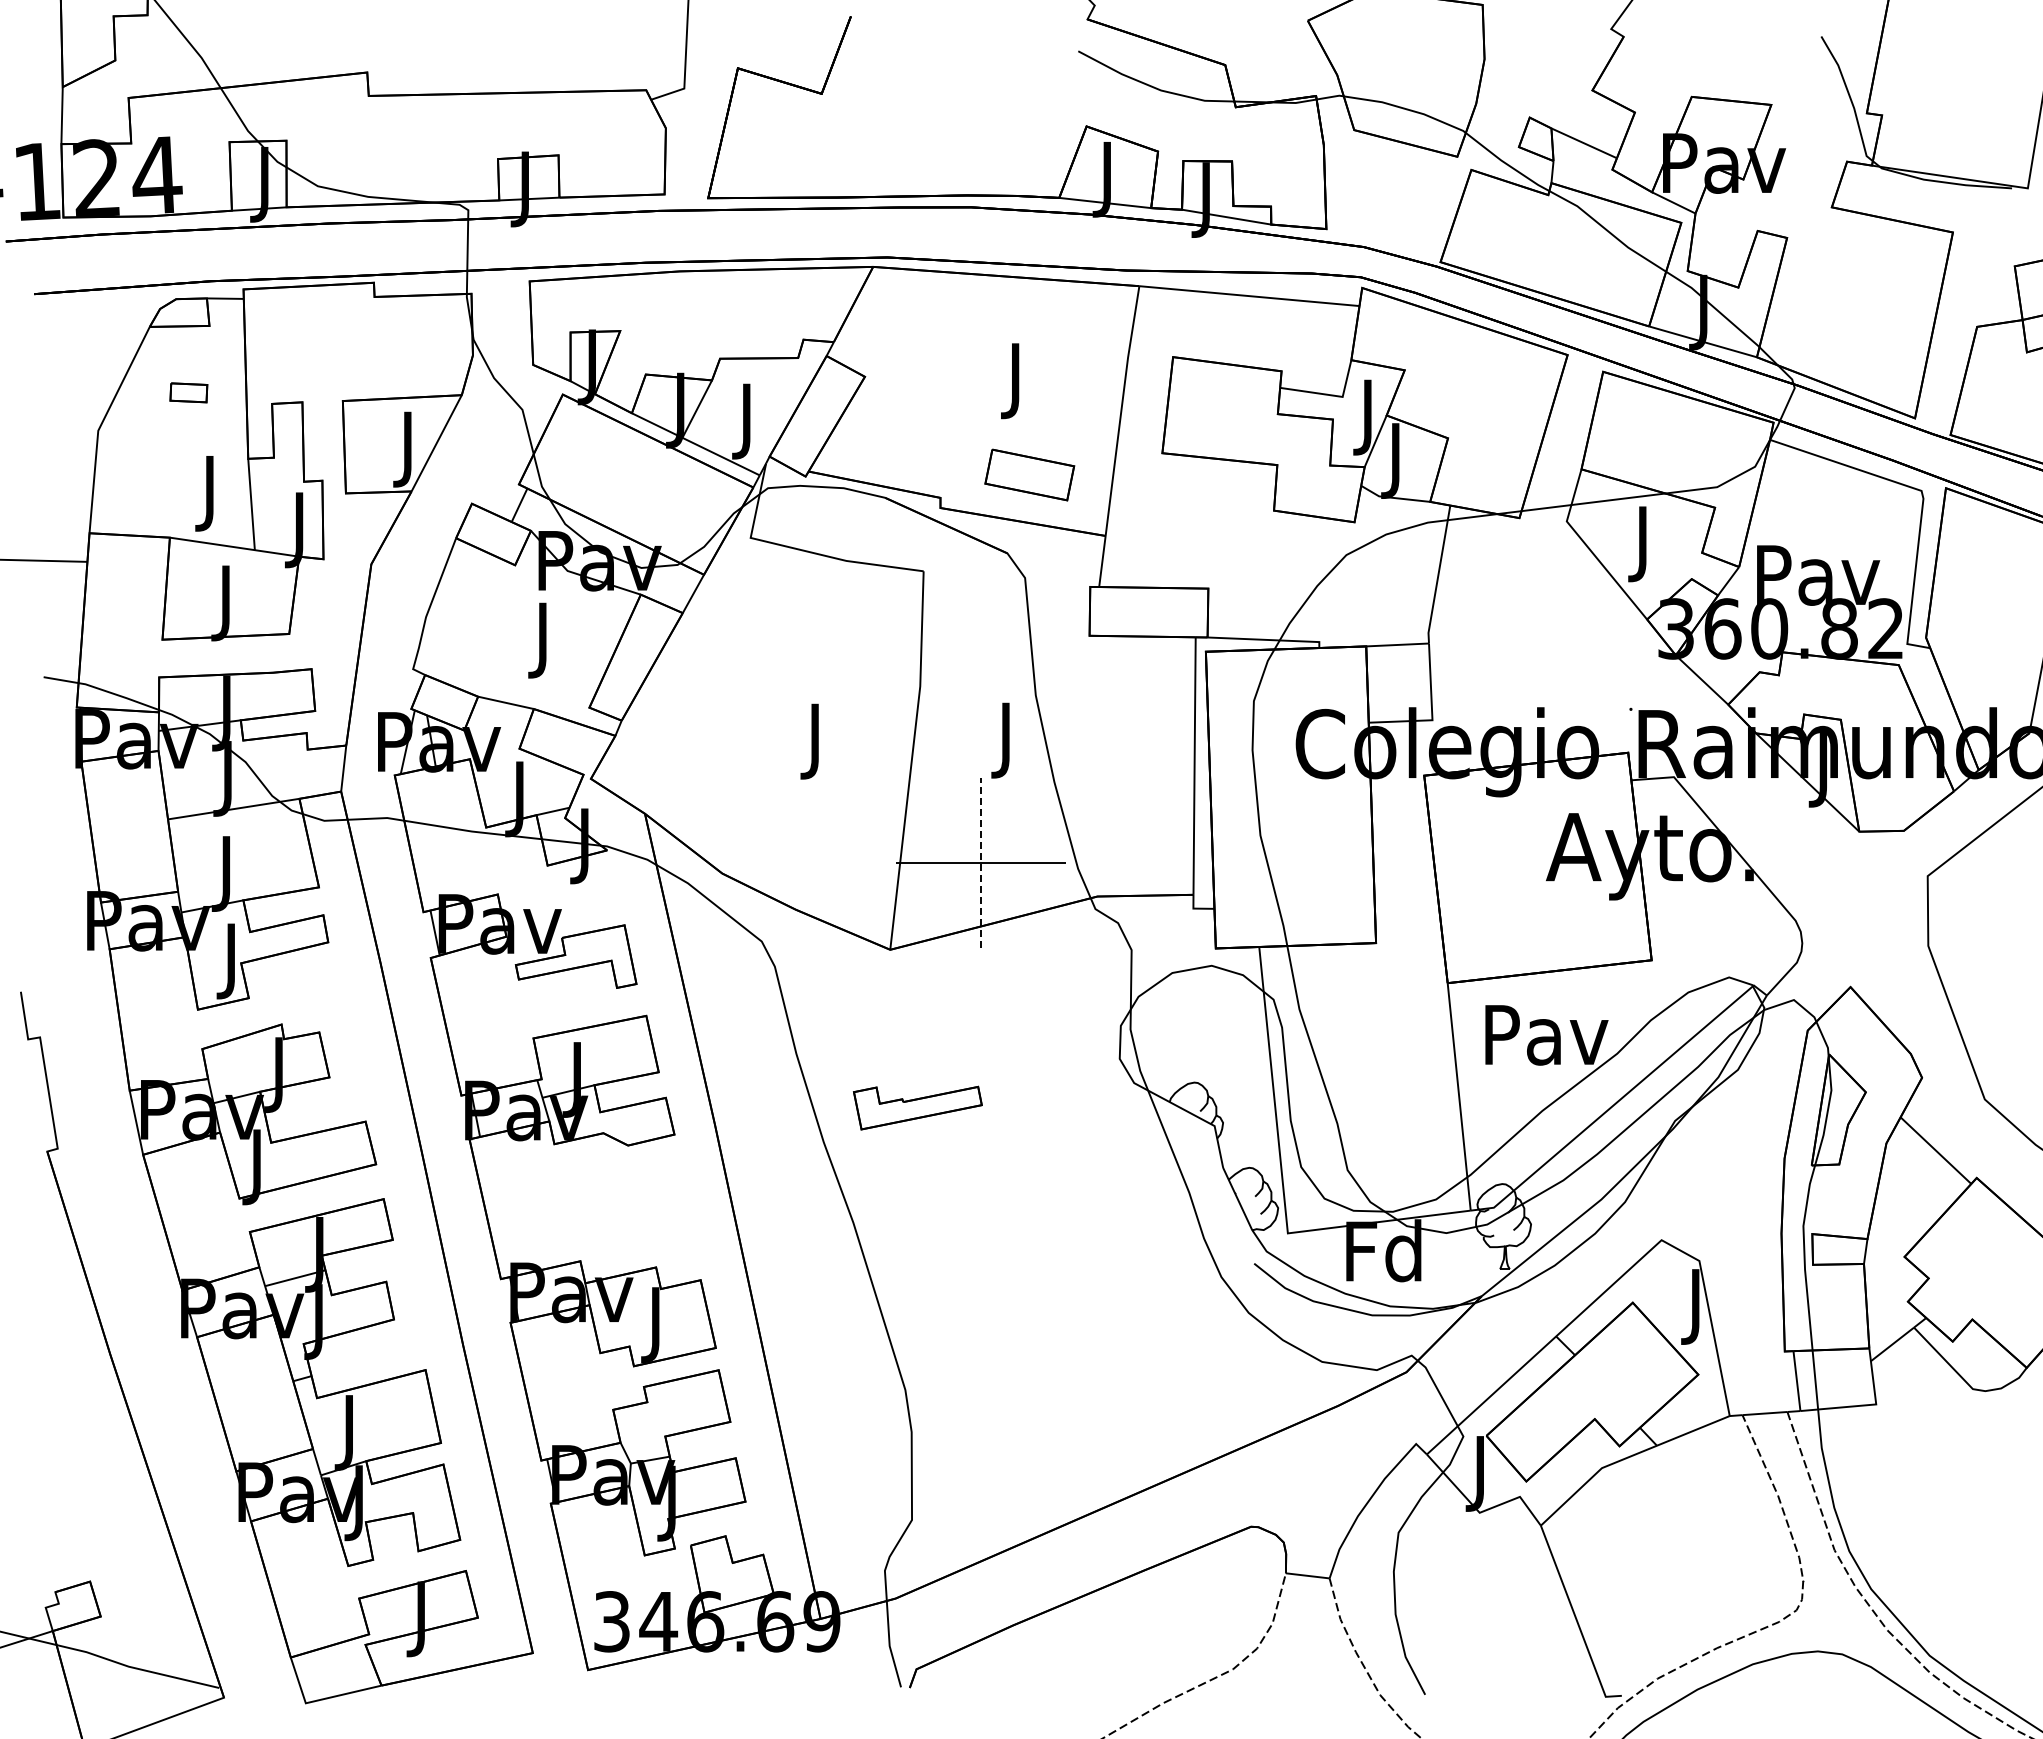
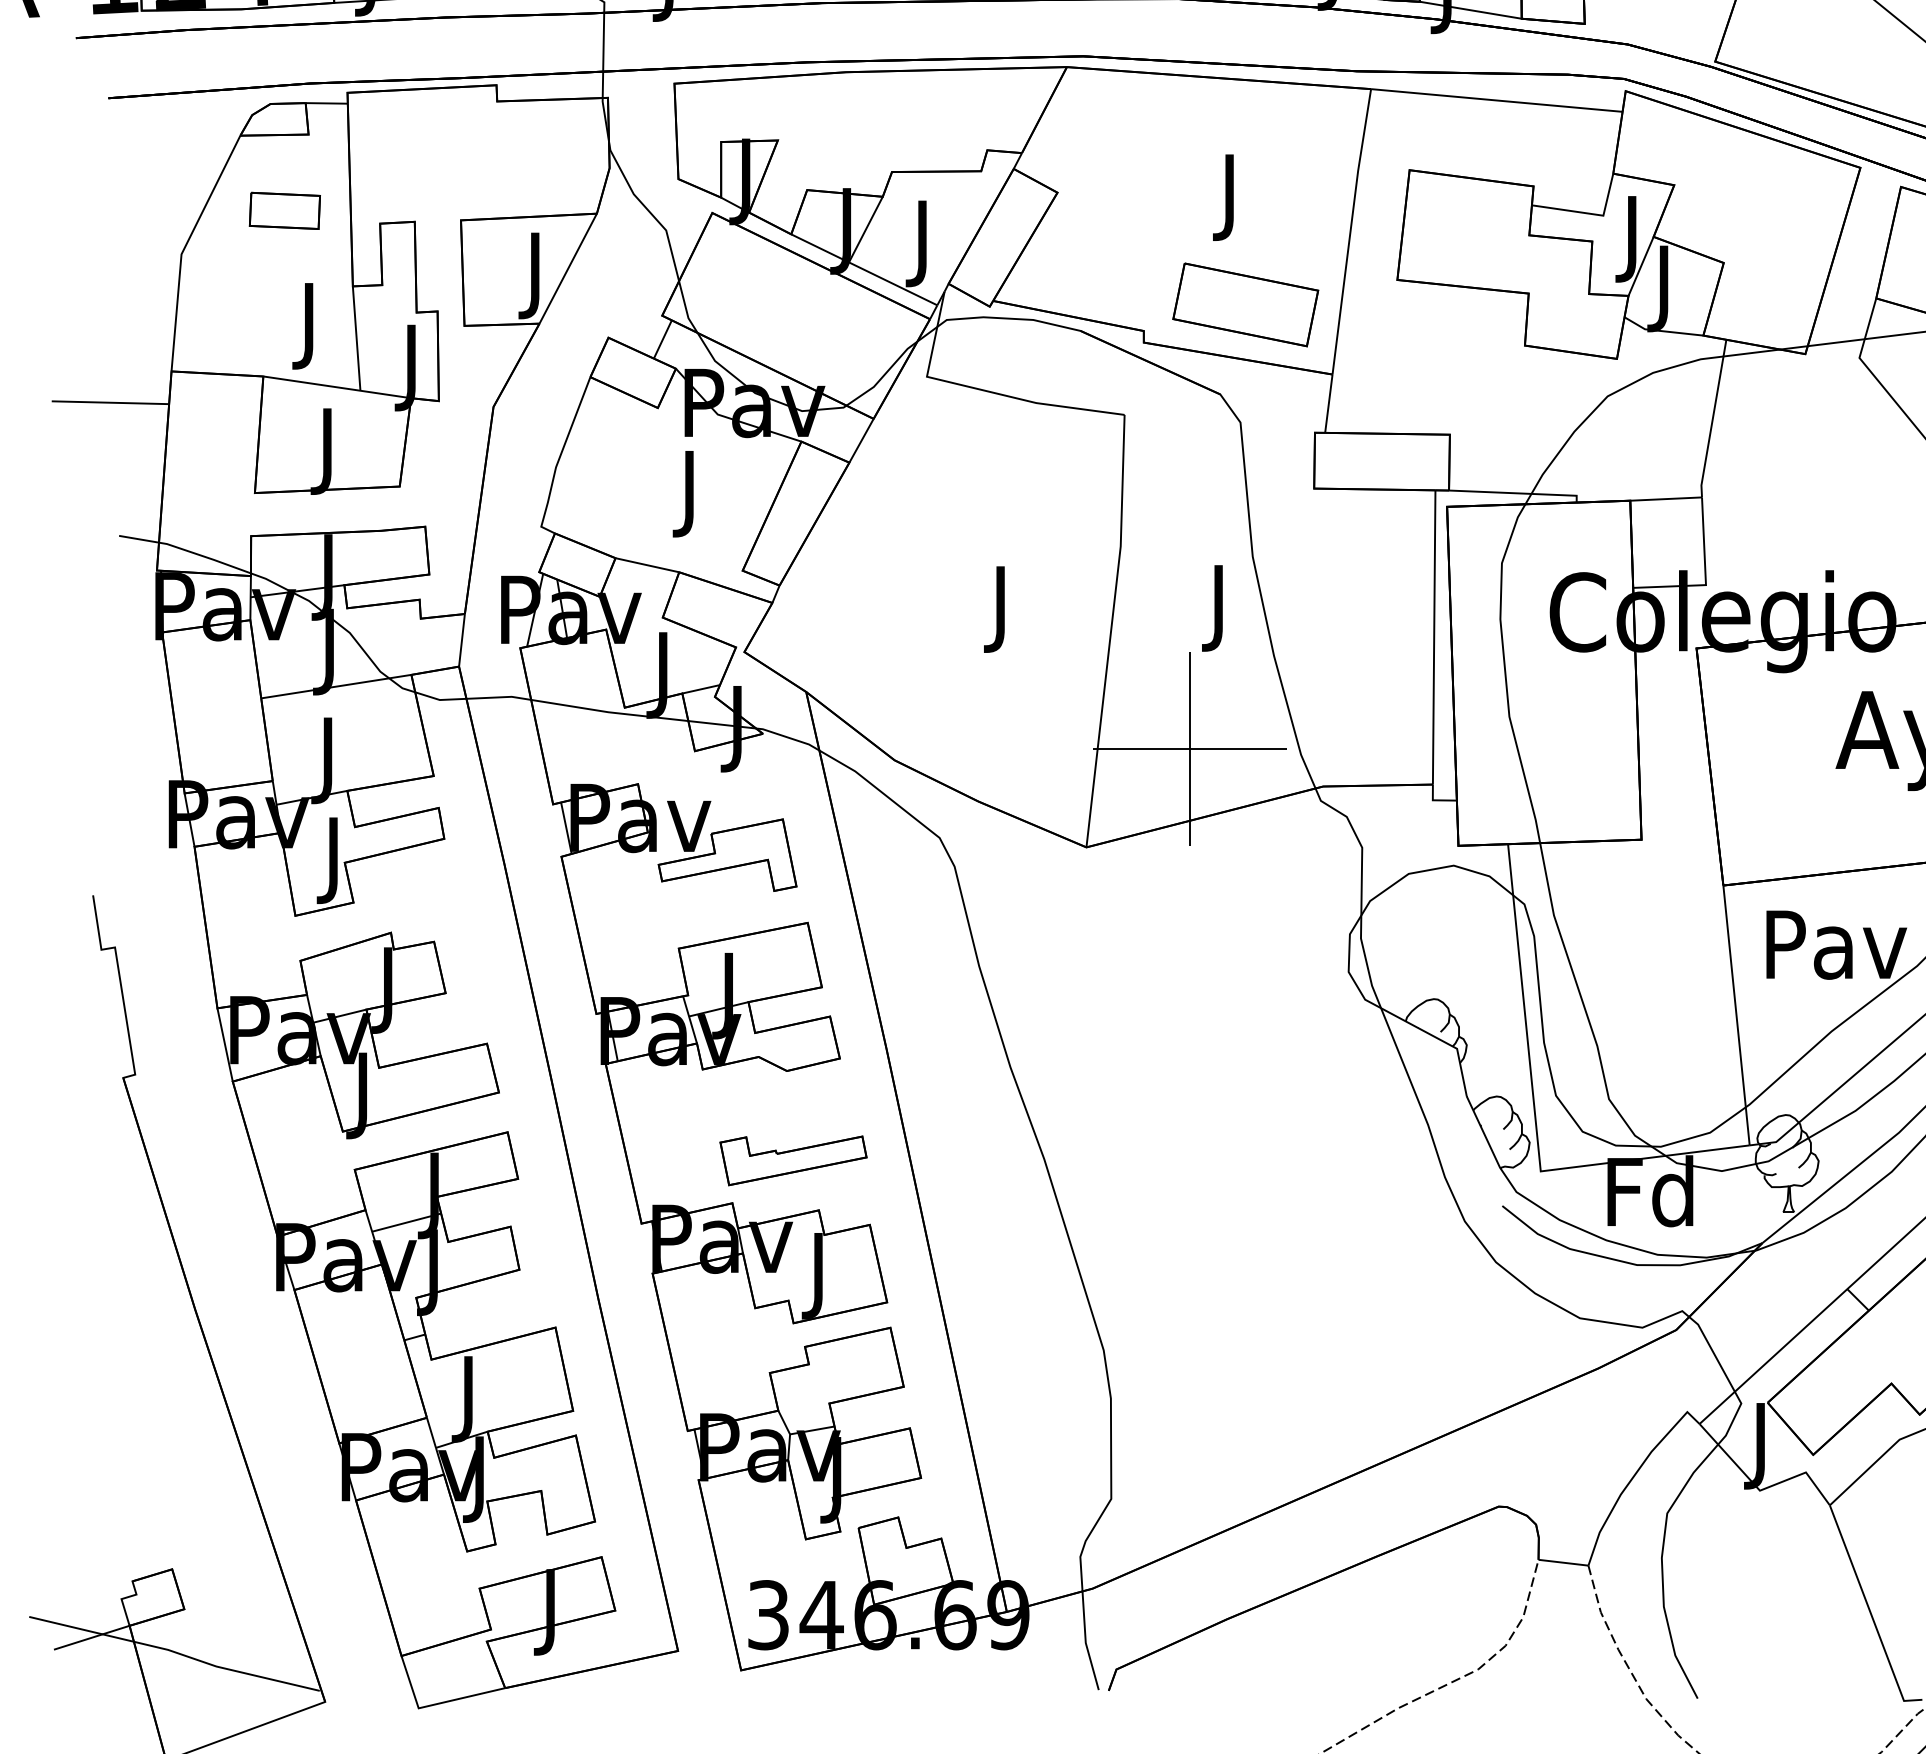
part: (188, 392) -> (284, 210), size x1.67
part: (1029, 474) -> (1245, 304), size x1.43
line: (980, 863) -> (1189, 748), dashed -> solid
part: (917, 1107) -> (793, 1160), moved

